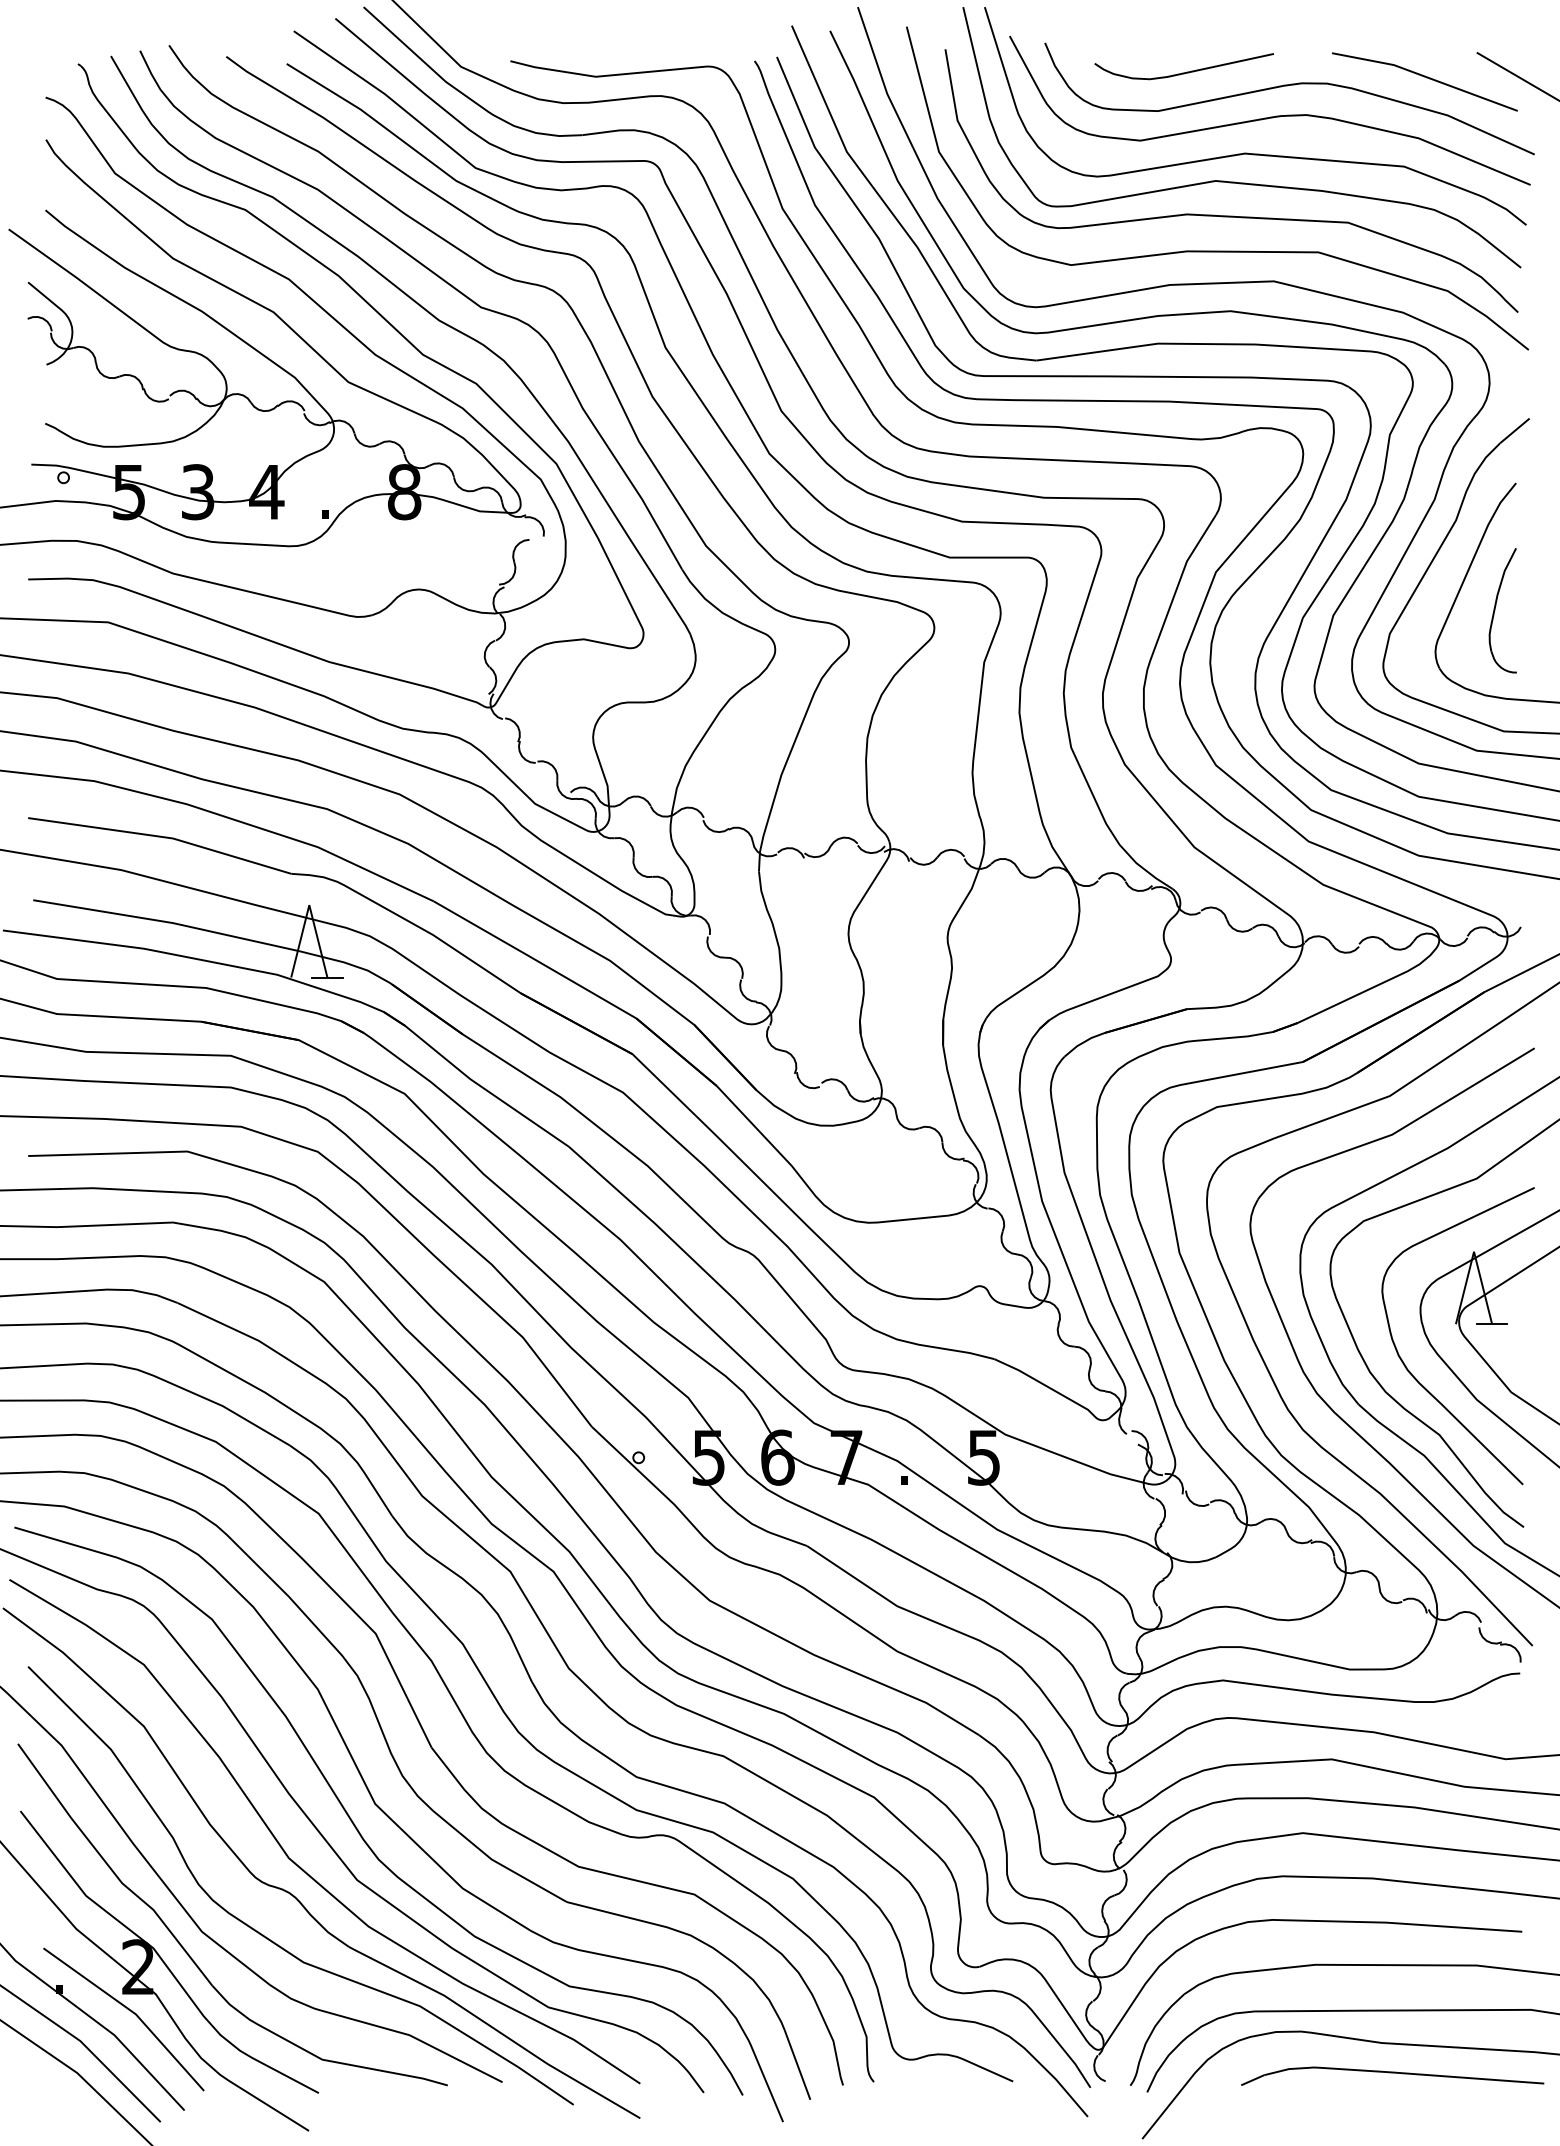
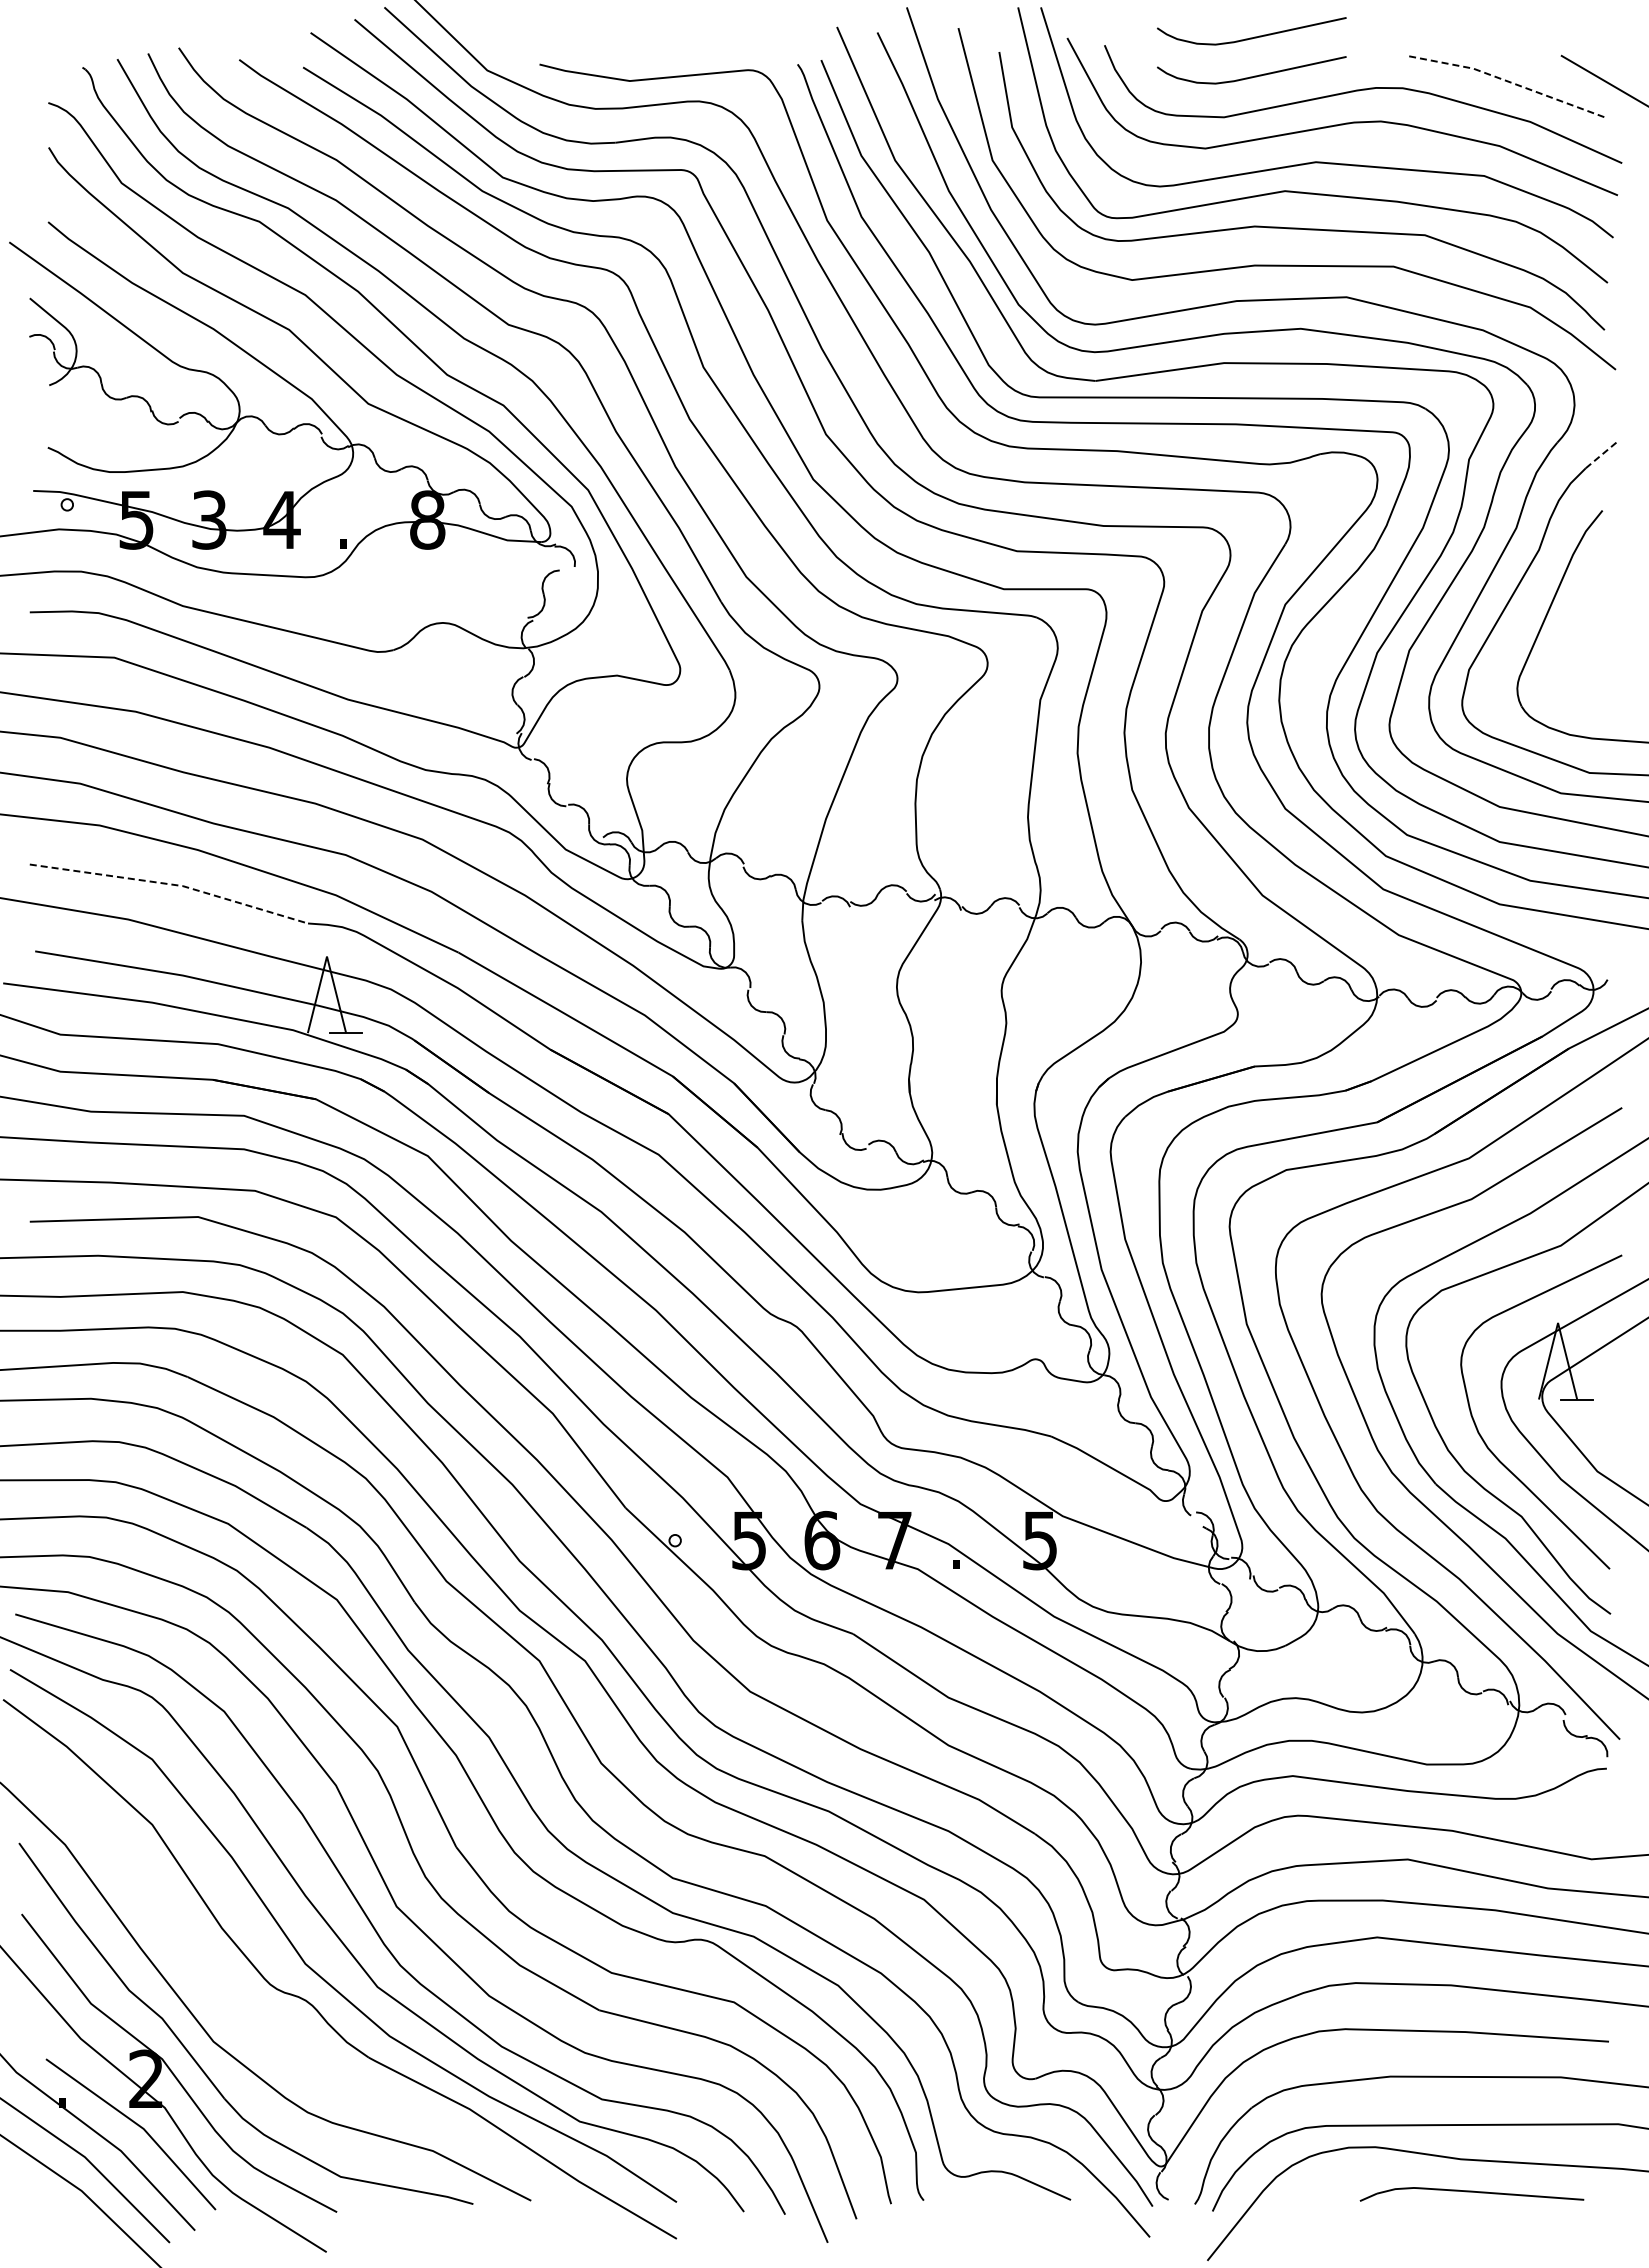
curve: (1186, 34) -> (1254, 36), added
line: (1426, 77) -> (1507, 81), solid -> dashed
line: (1515, 430) -> (1601, 454), solid -> dashed
part: (1495, 610) -> (1580, 645), removed
line: (163, 836) -> (172, 884), solid -> dashed
curve: (266, 1936) -> (281, 2046), removed
part: (1392, 2076) -> (1471, 2194), size x0.7

